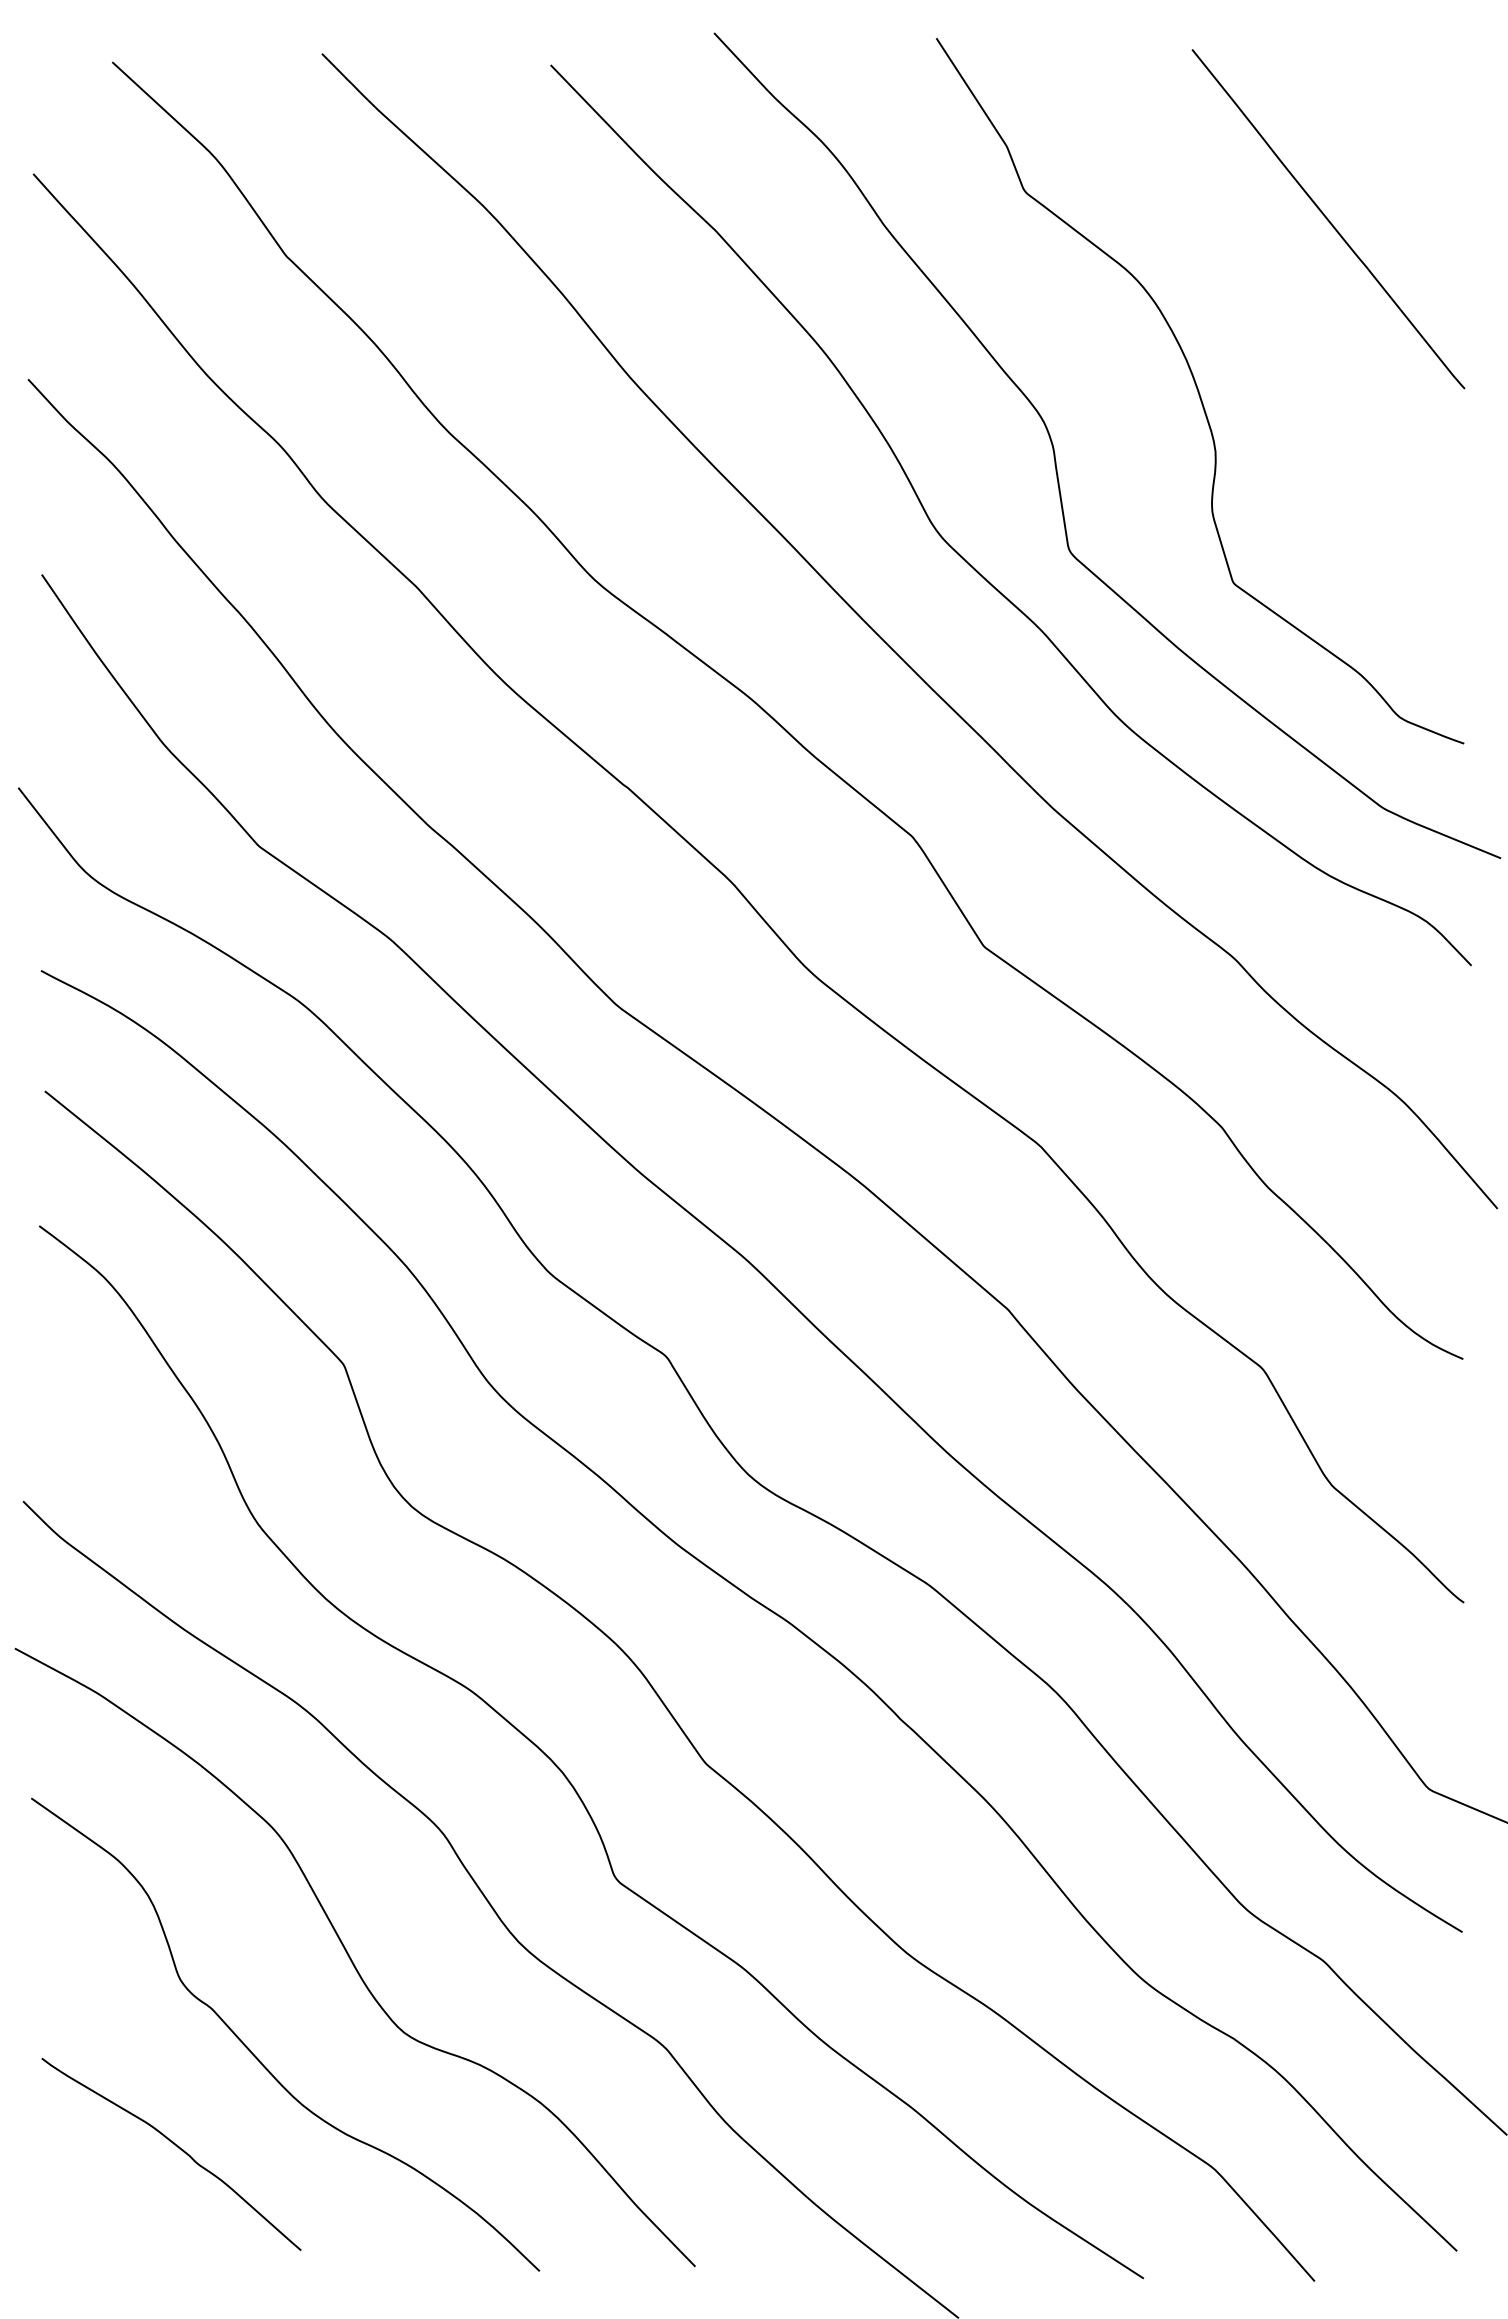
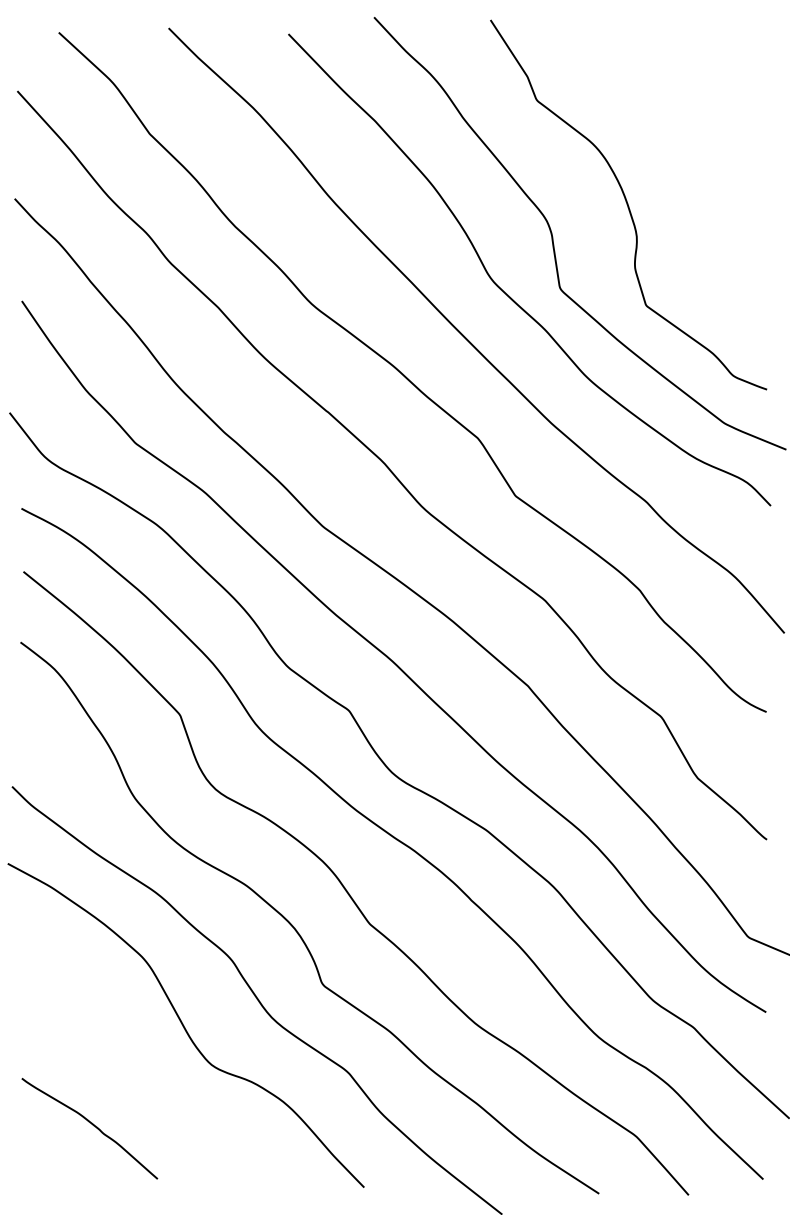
line: (1327, 218) -> (695, 114), removed
curve: (256, 2054) -> (134, 1076), removed

